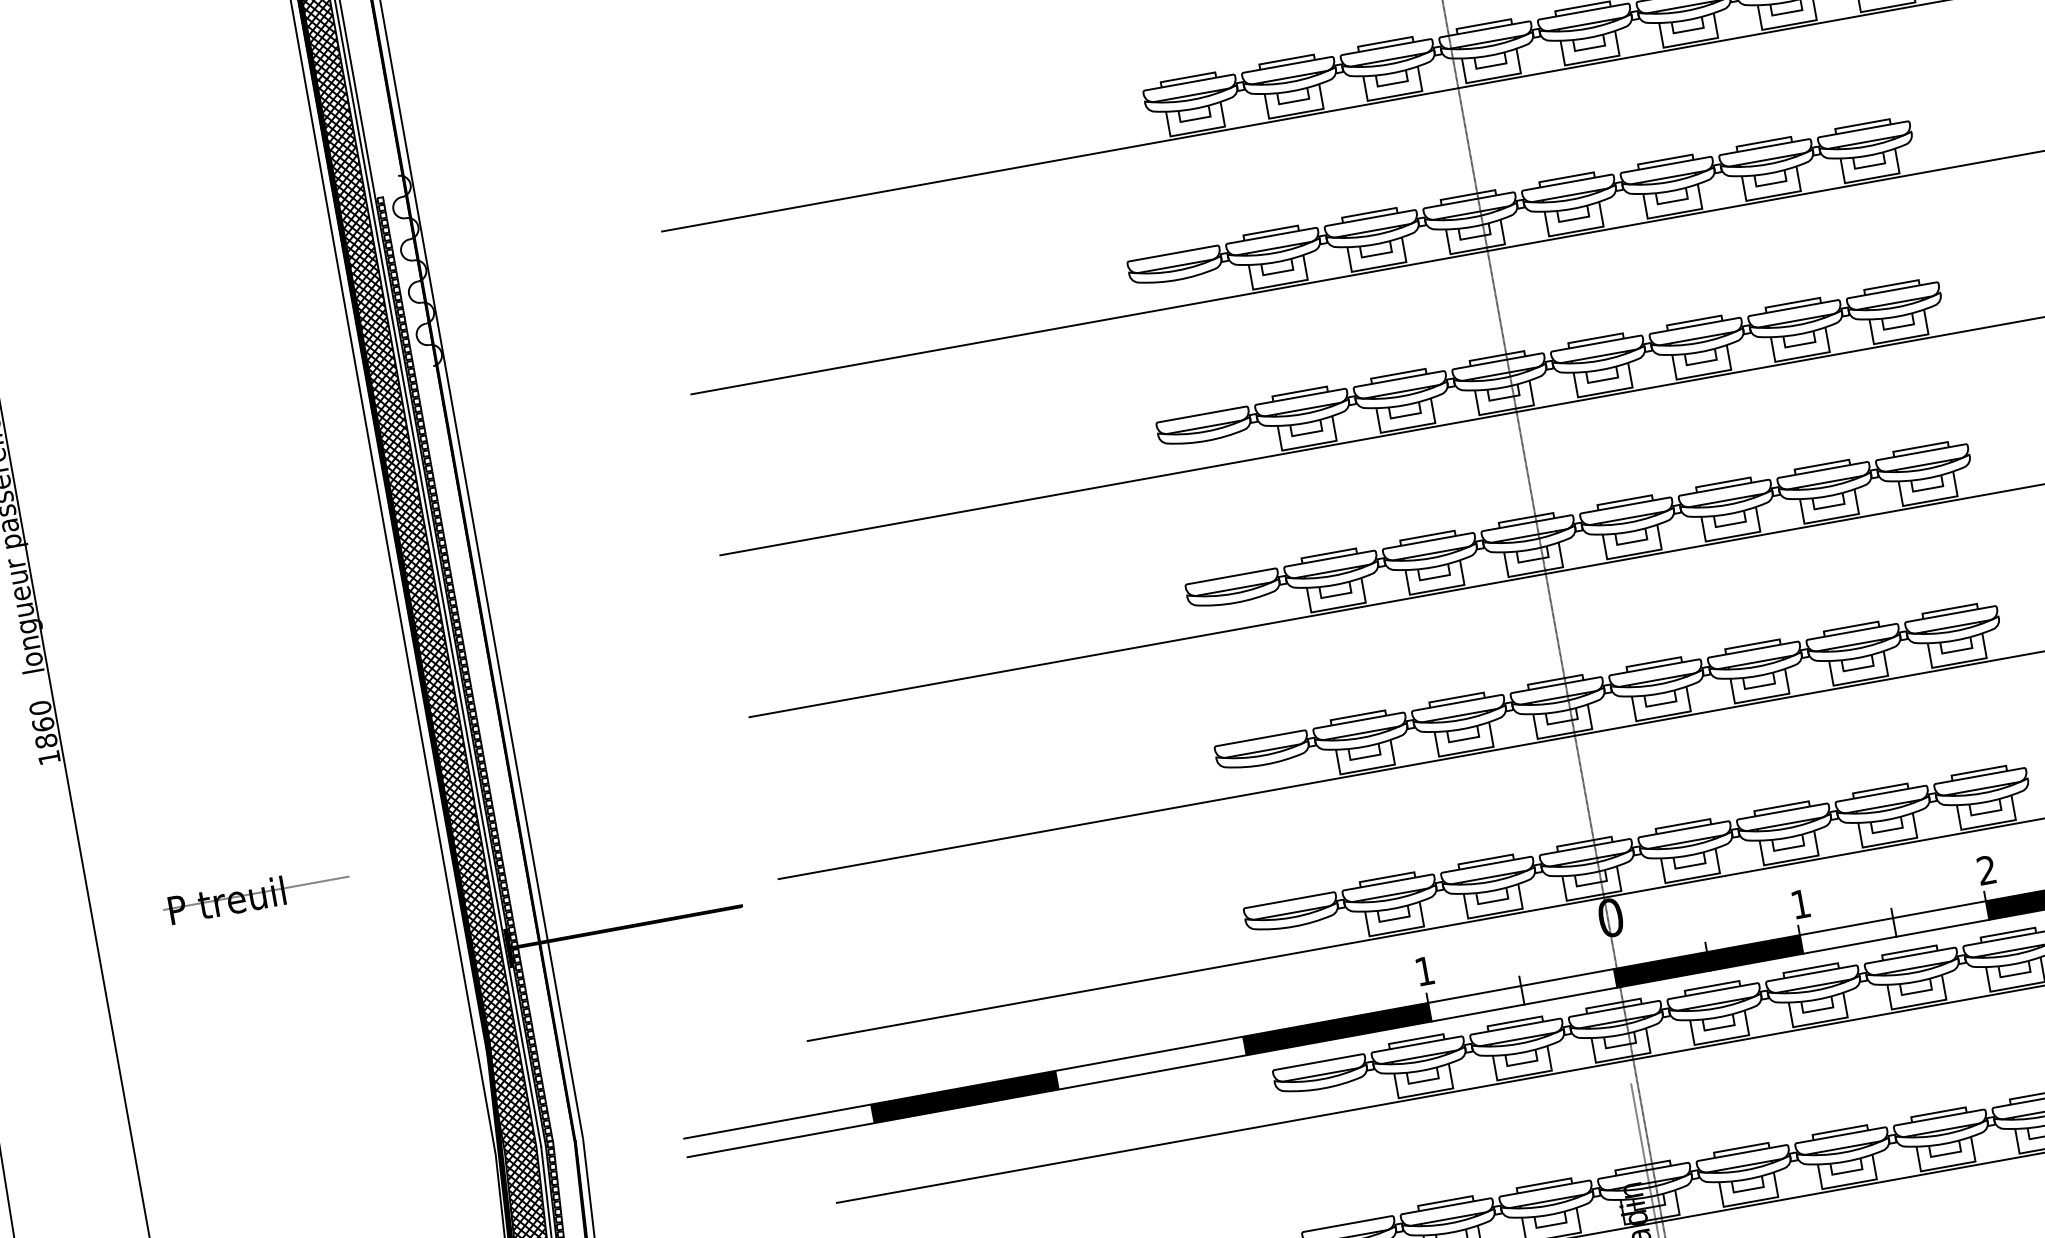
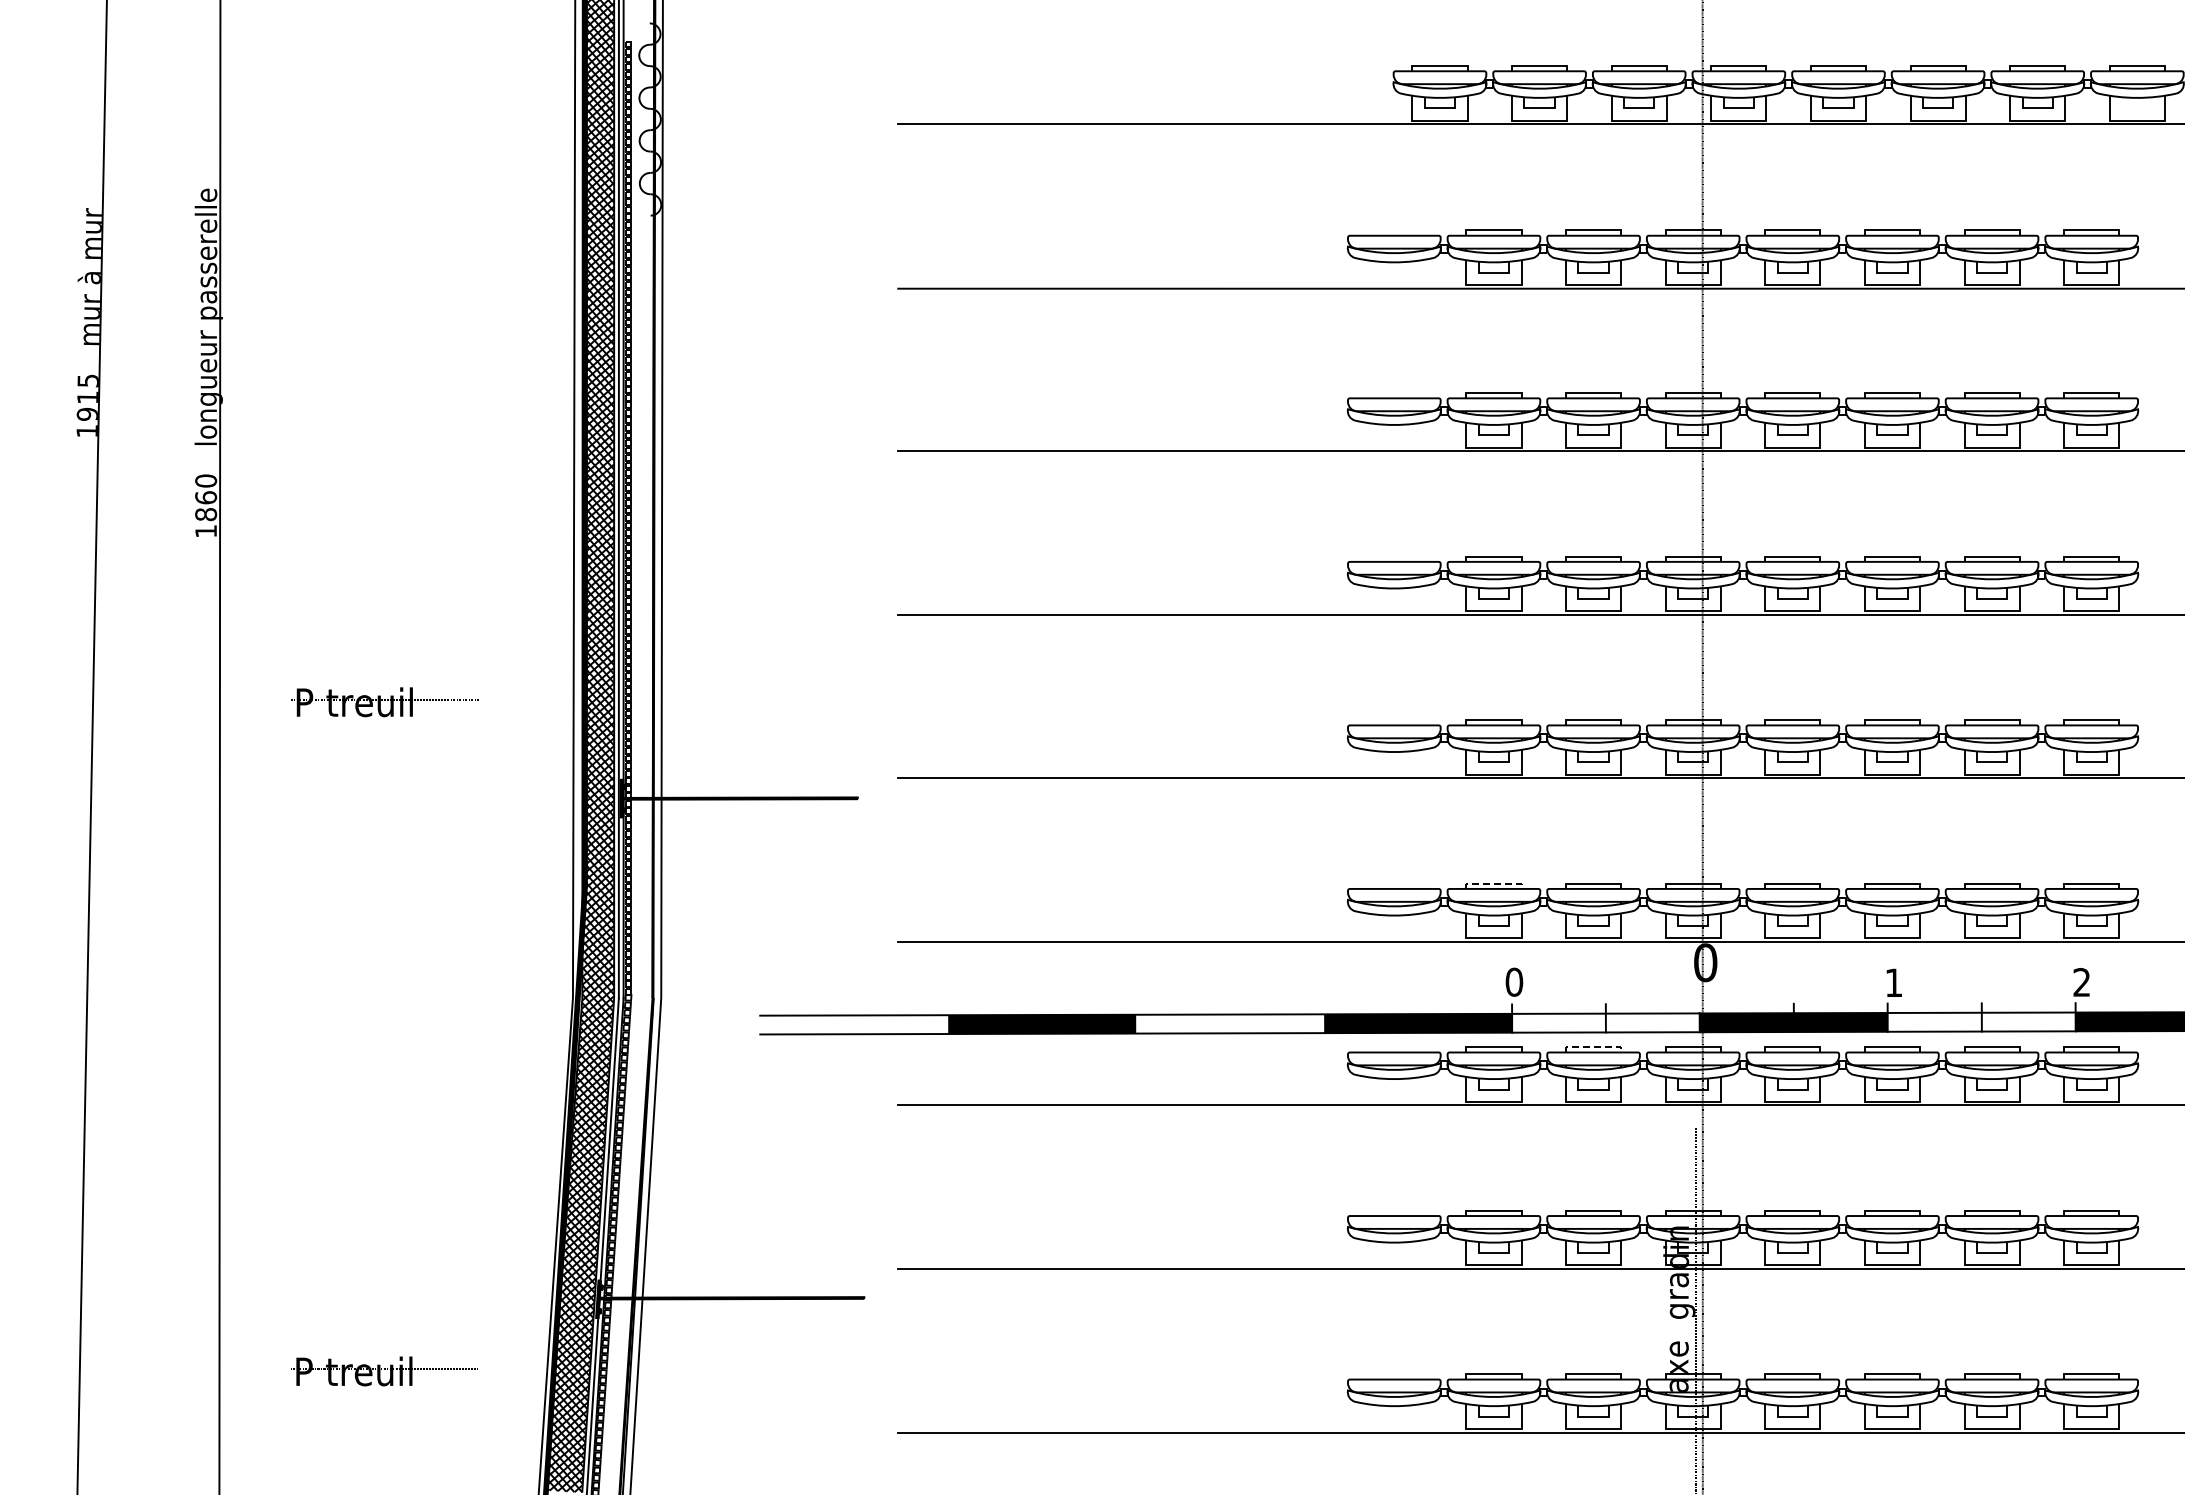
line: (1386, 877) -> (1493, 883), solid -> dashed
text: (1424, 970) -> (1514, 981), 1 -> 0
line: (1514, 1021) -> (1593, 1047), solid -> dashed

